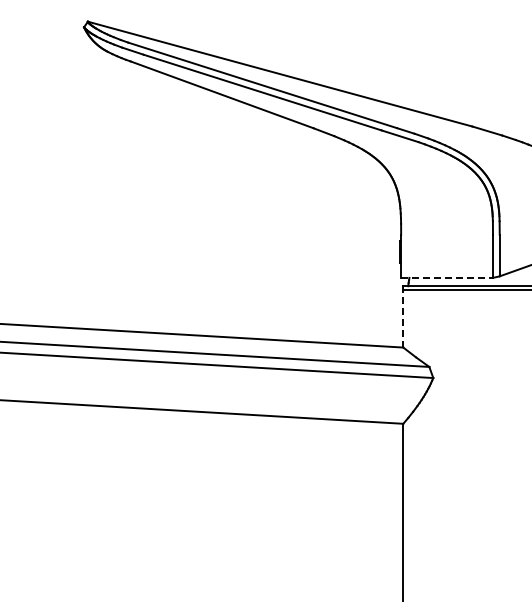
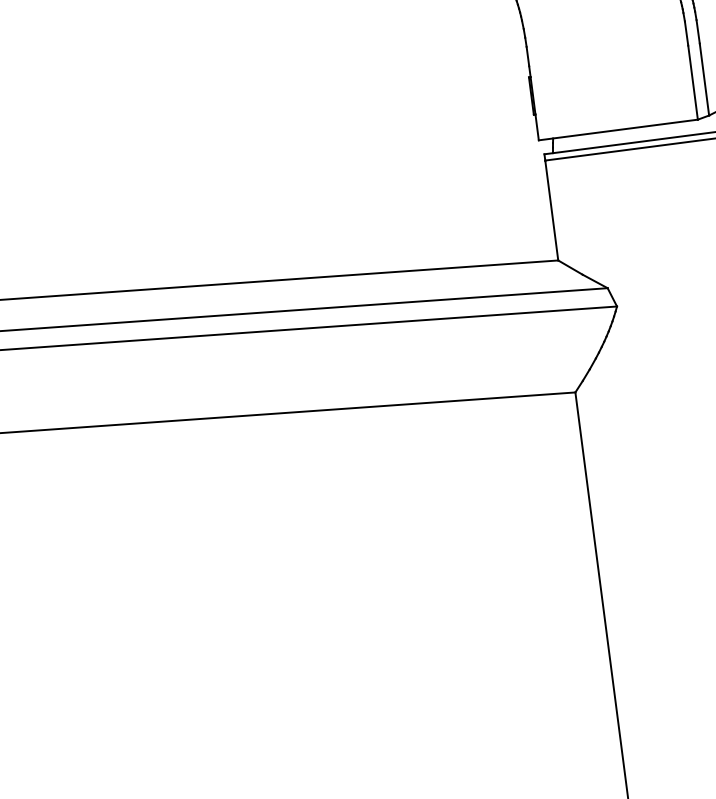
line: (447, 277) -> (618, 129), dashed -> solid
line: (403, 318) -> (552, 210), dashed -> solid

